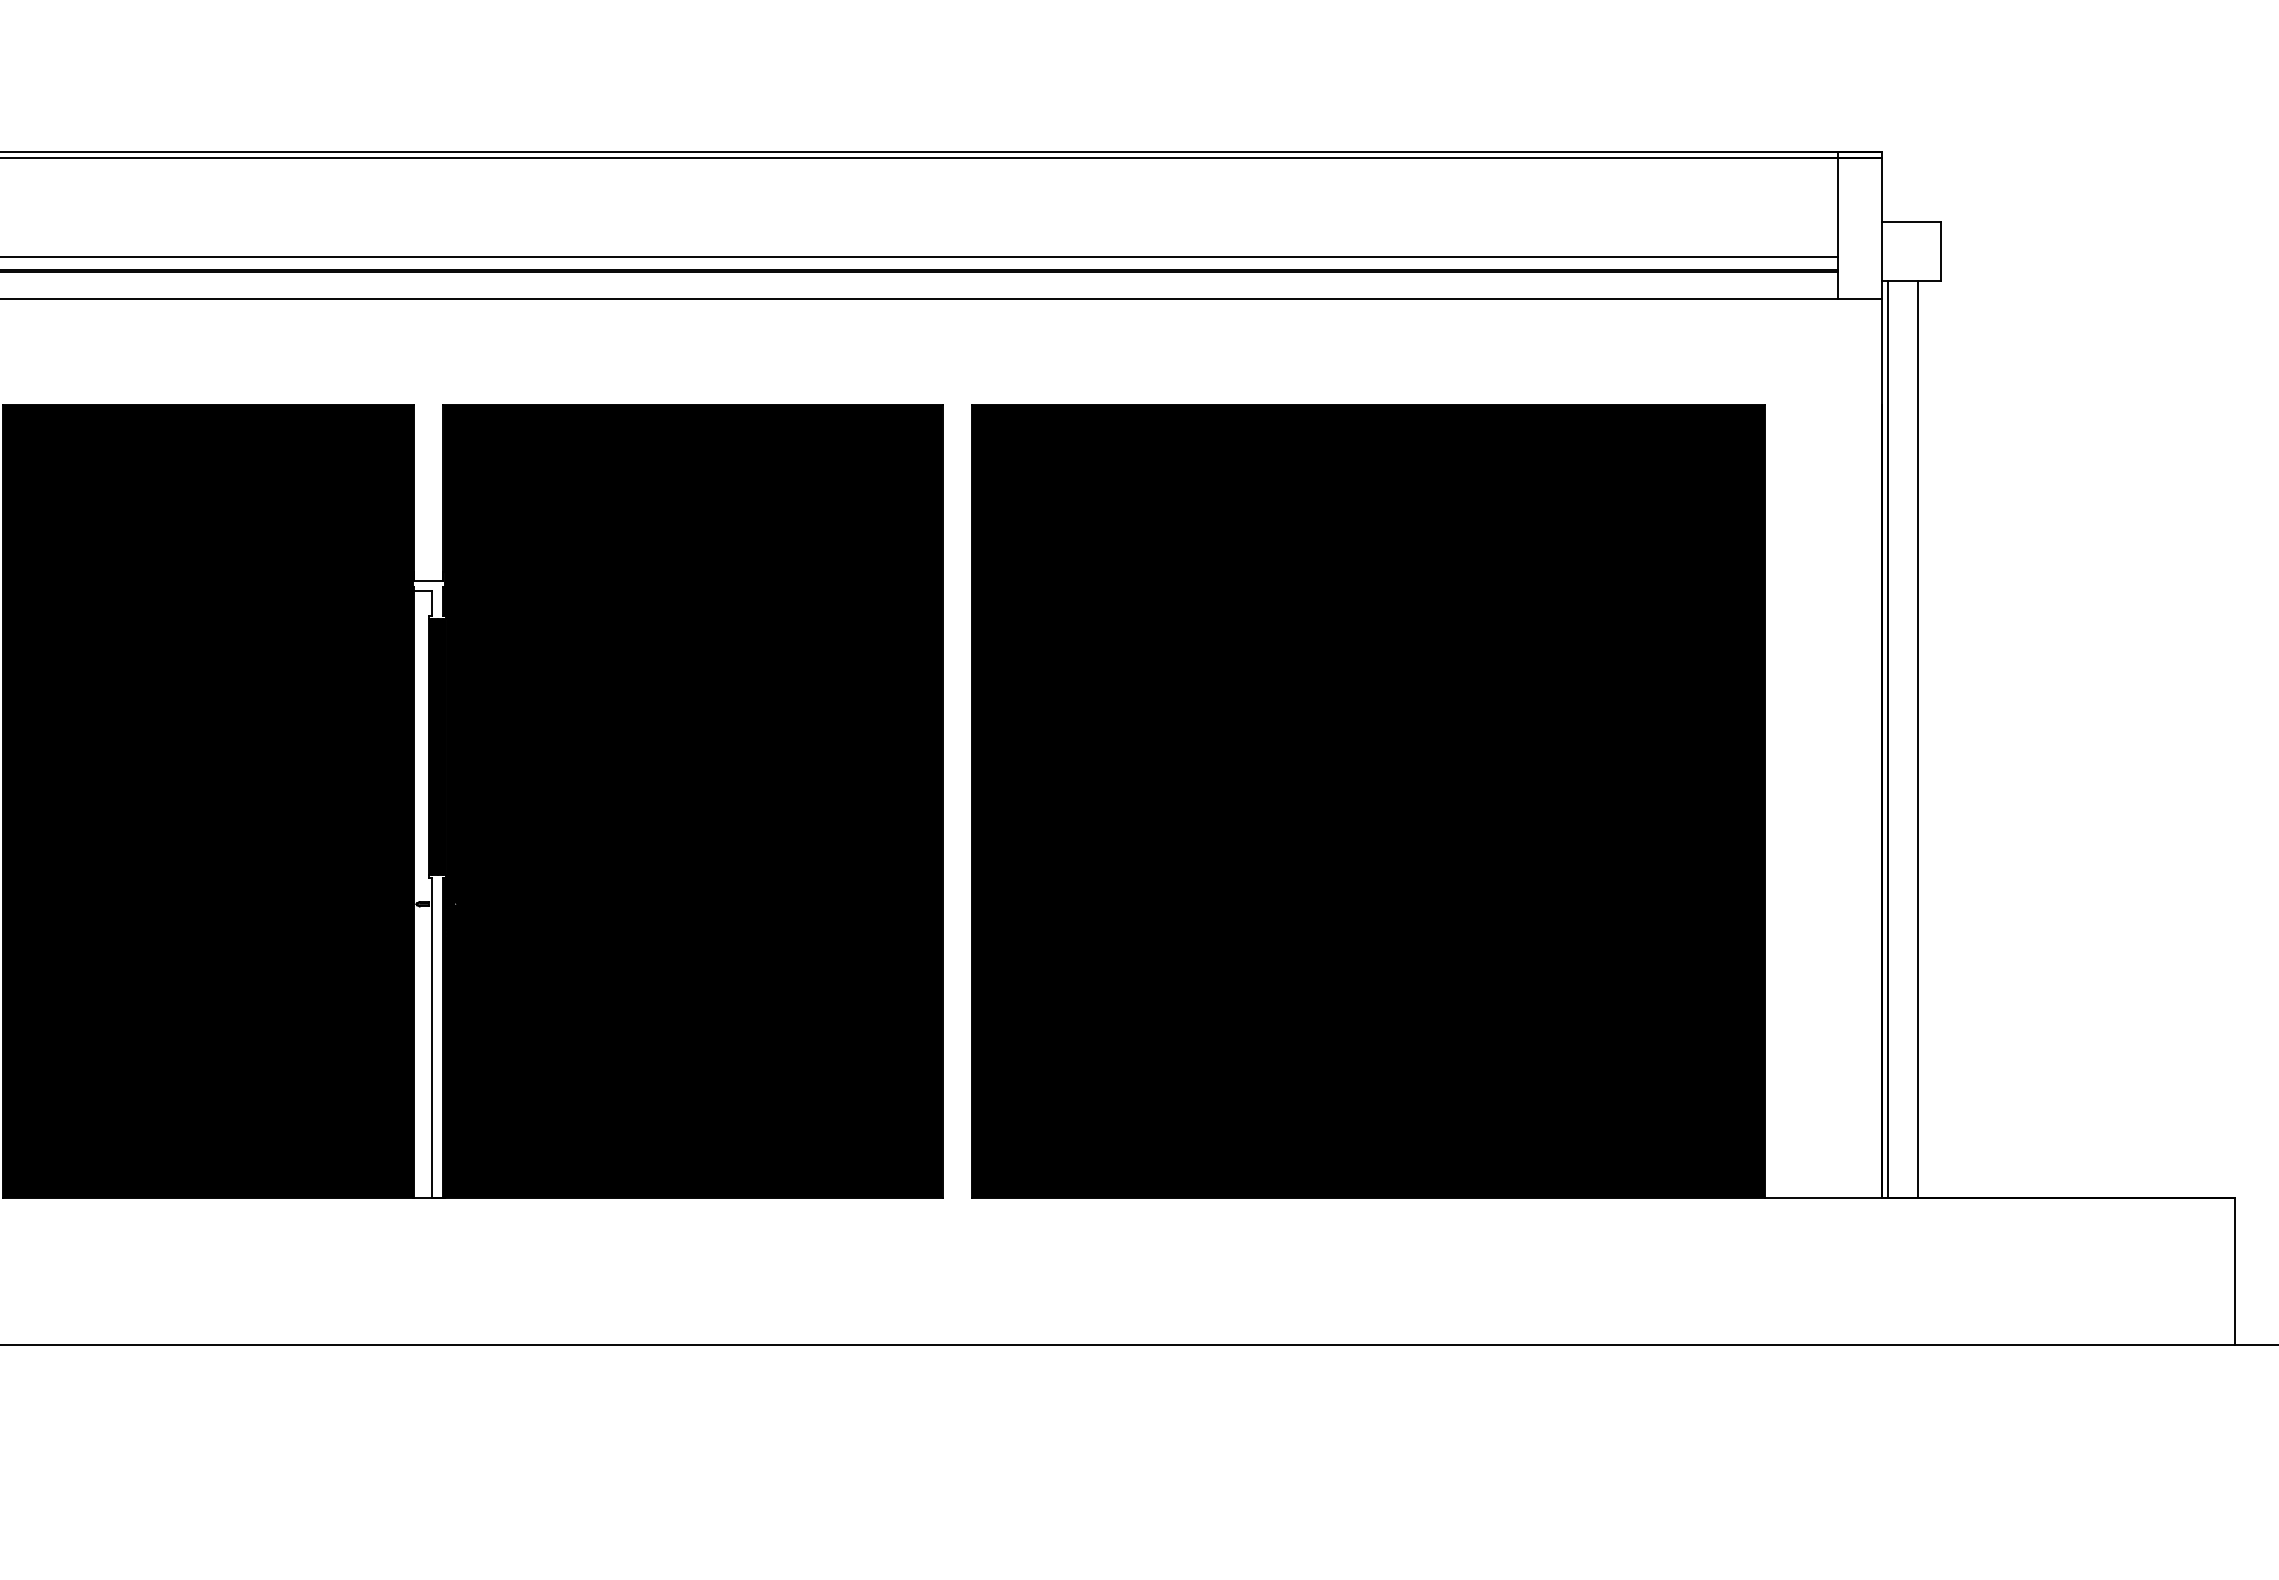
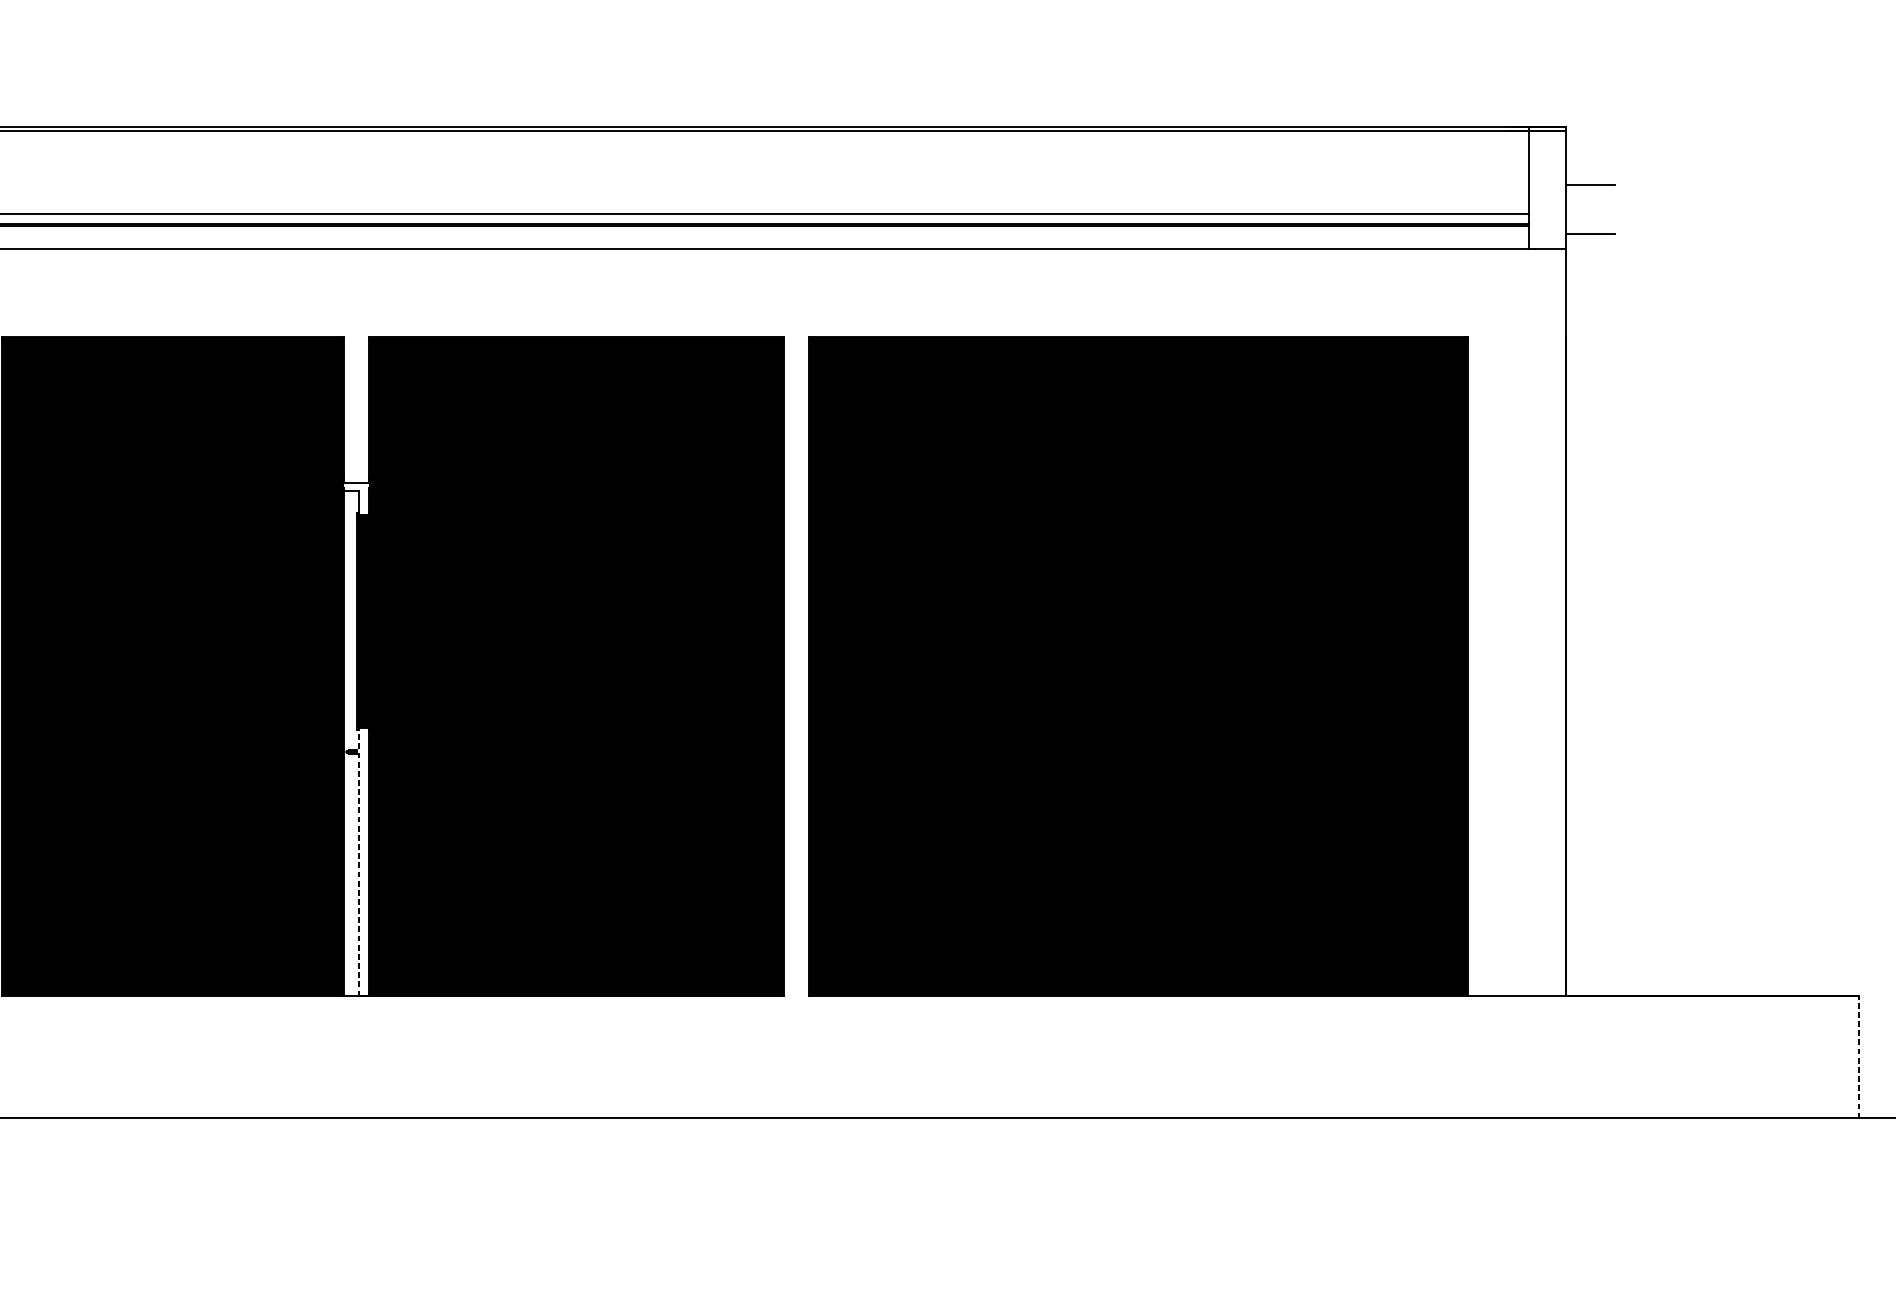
line: (1941, 251) -> (1615, 209), removed
line: (1888, 739) -> (1571, 614), removed
line: (1917, 739) -> (1595, 614), removed
line: (431, 1037) -> (359, 862), solid -> dashed
line: (2234, 1270) -> (1858, 1056), solid -> dashed

